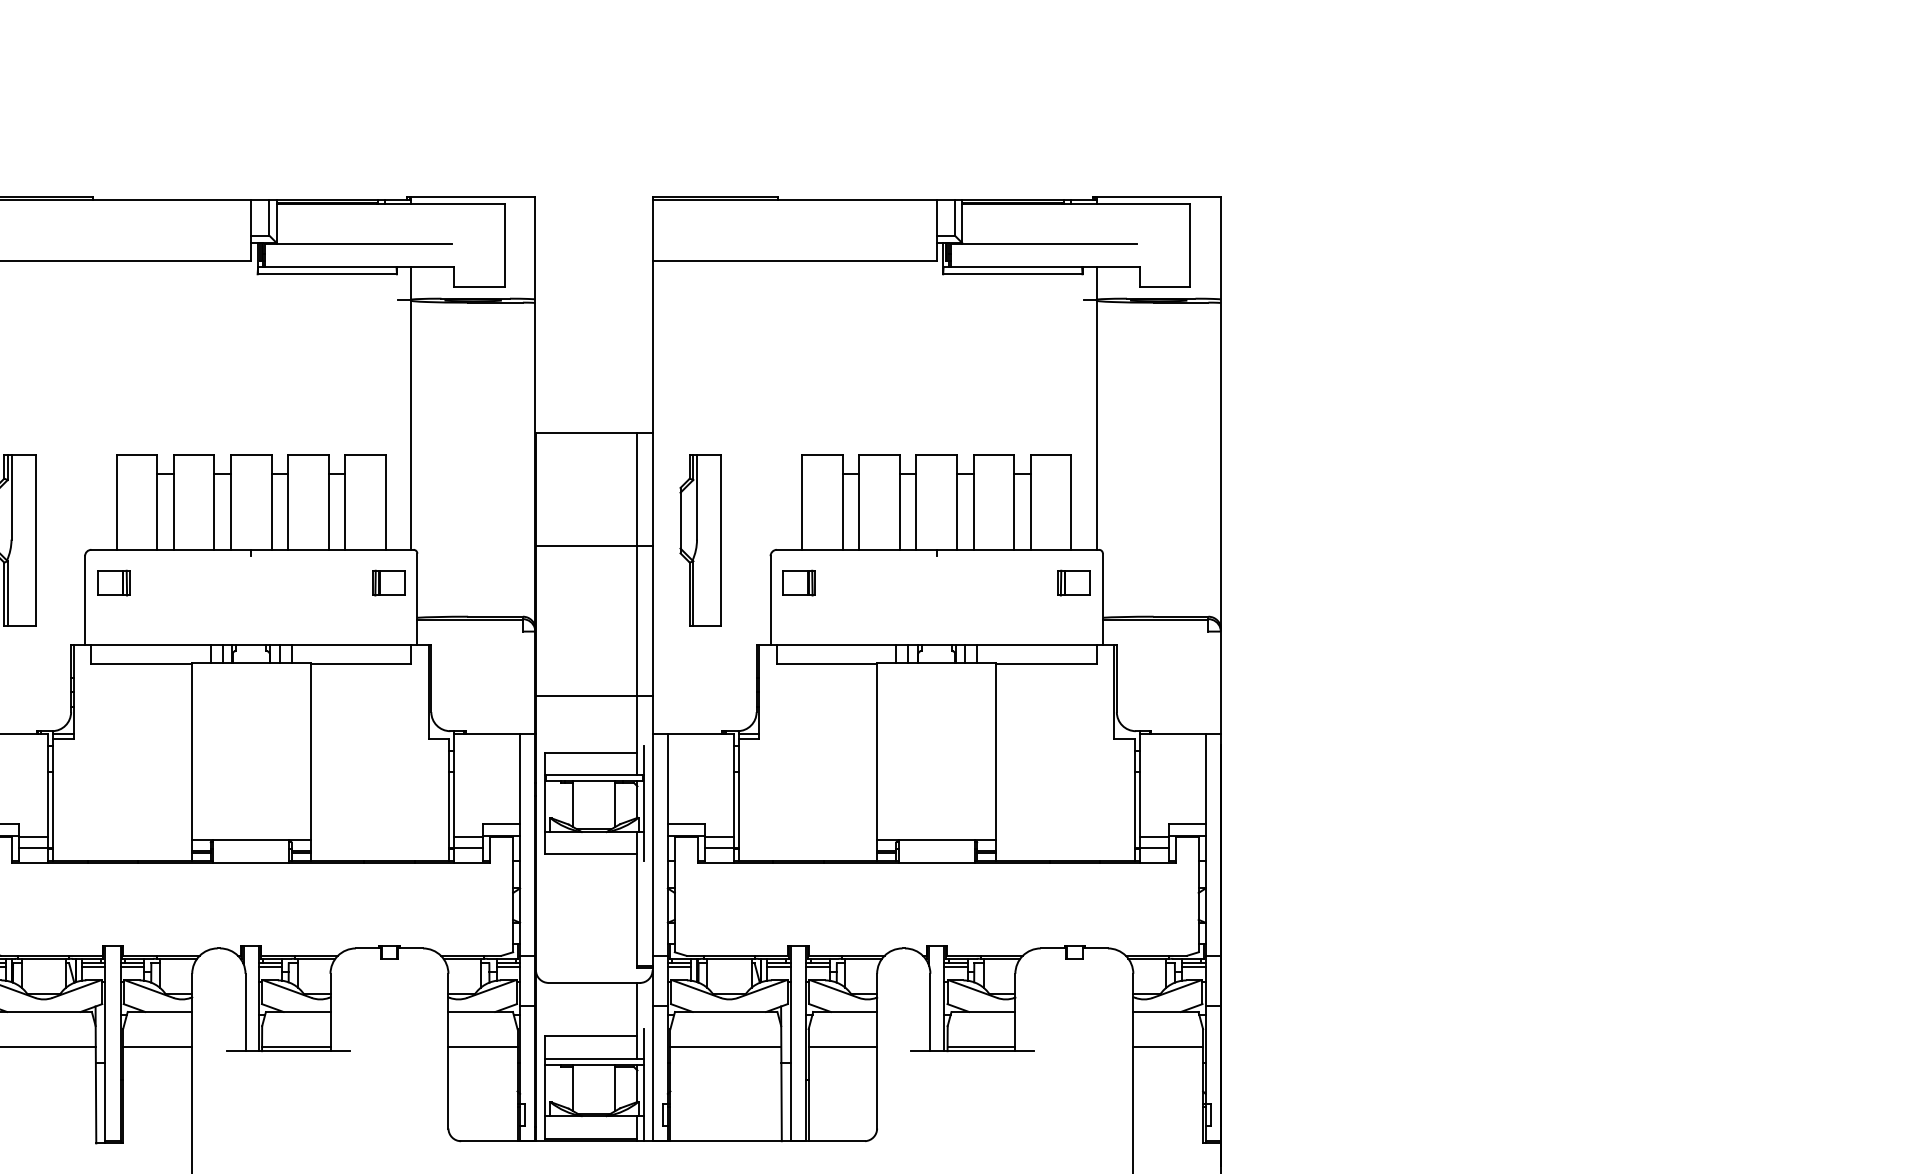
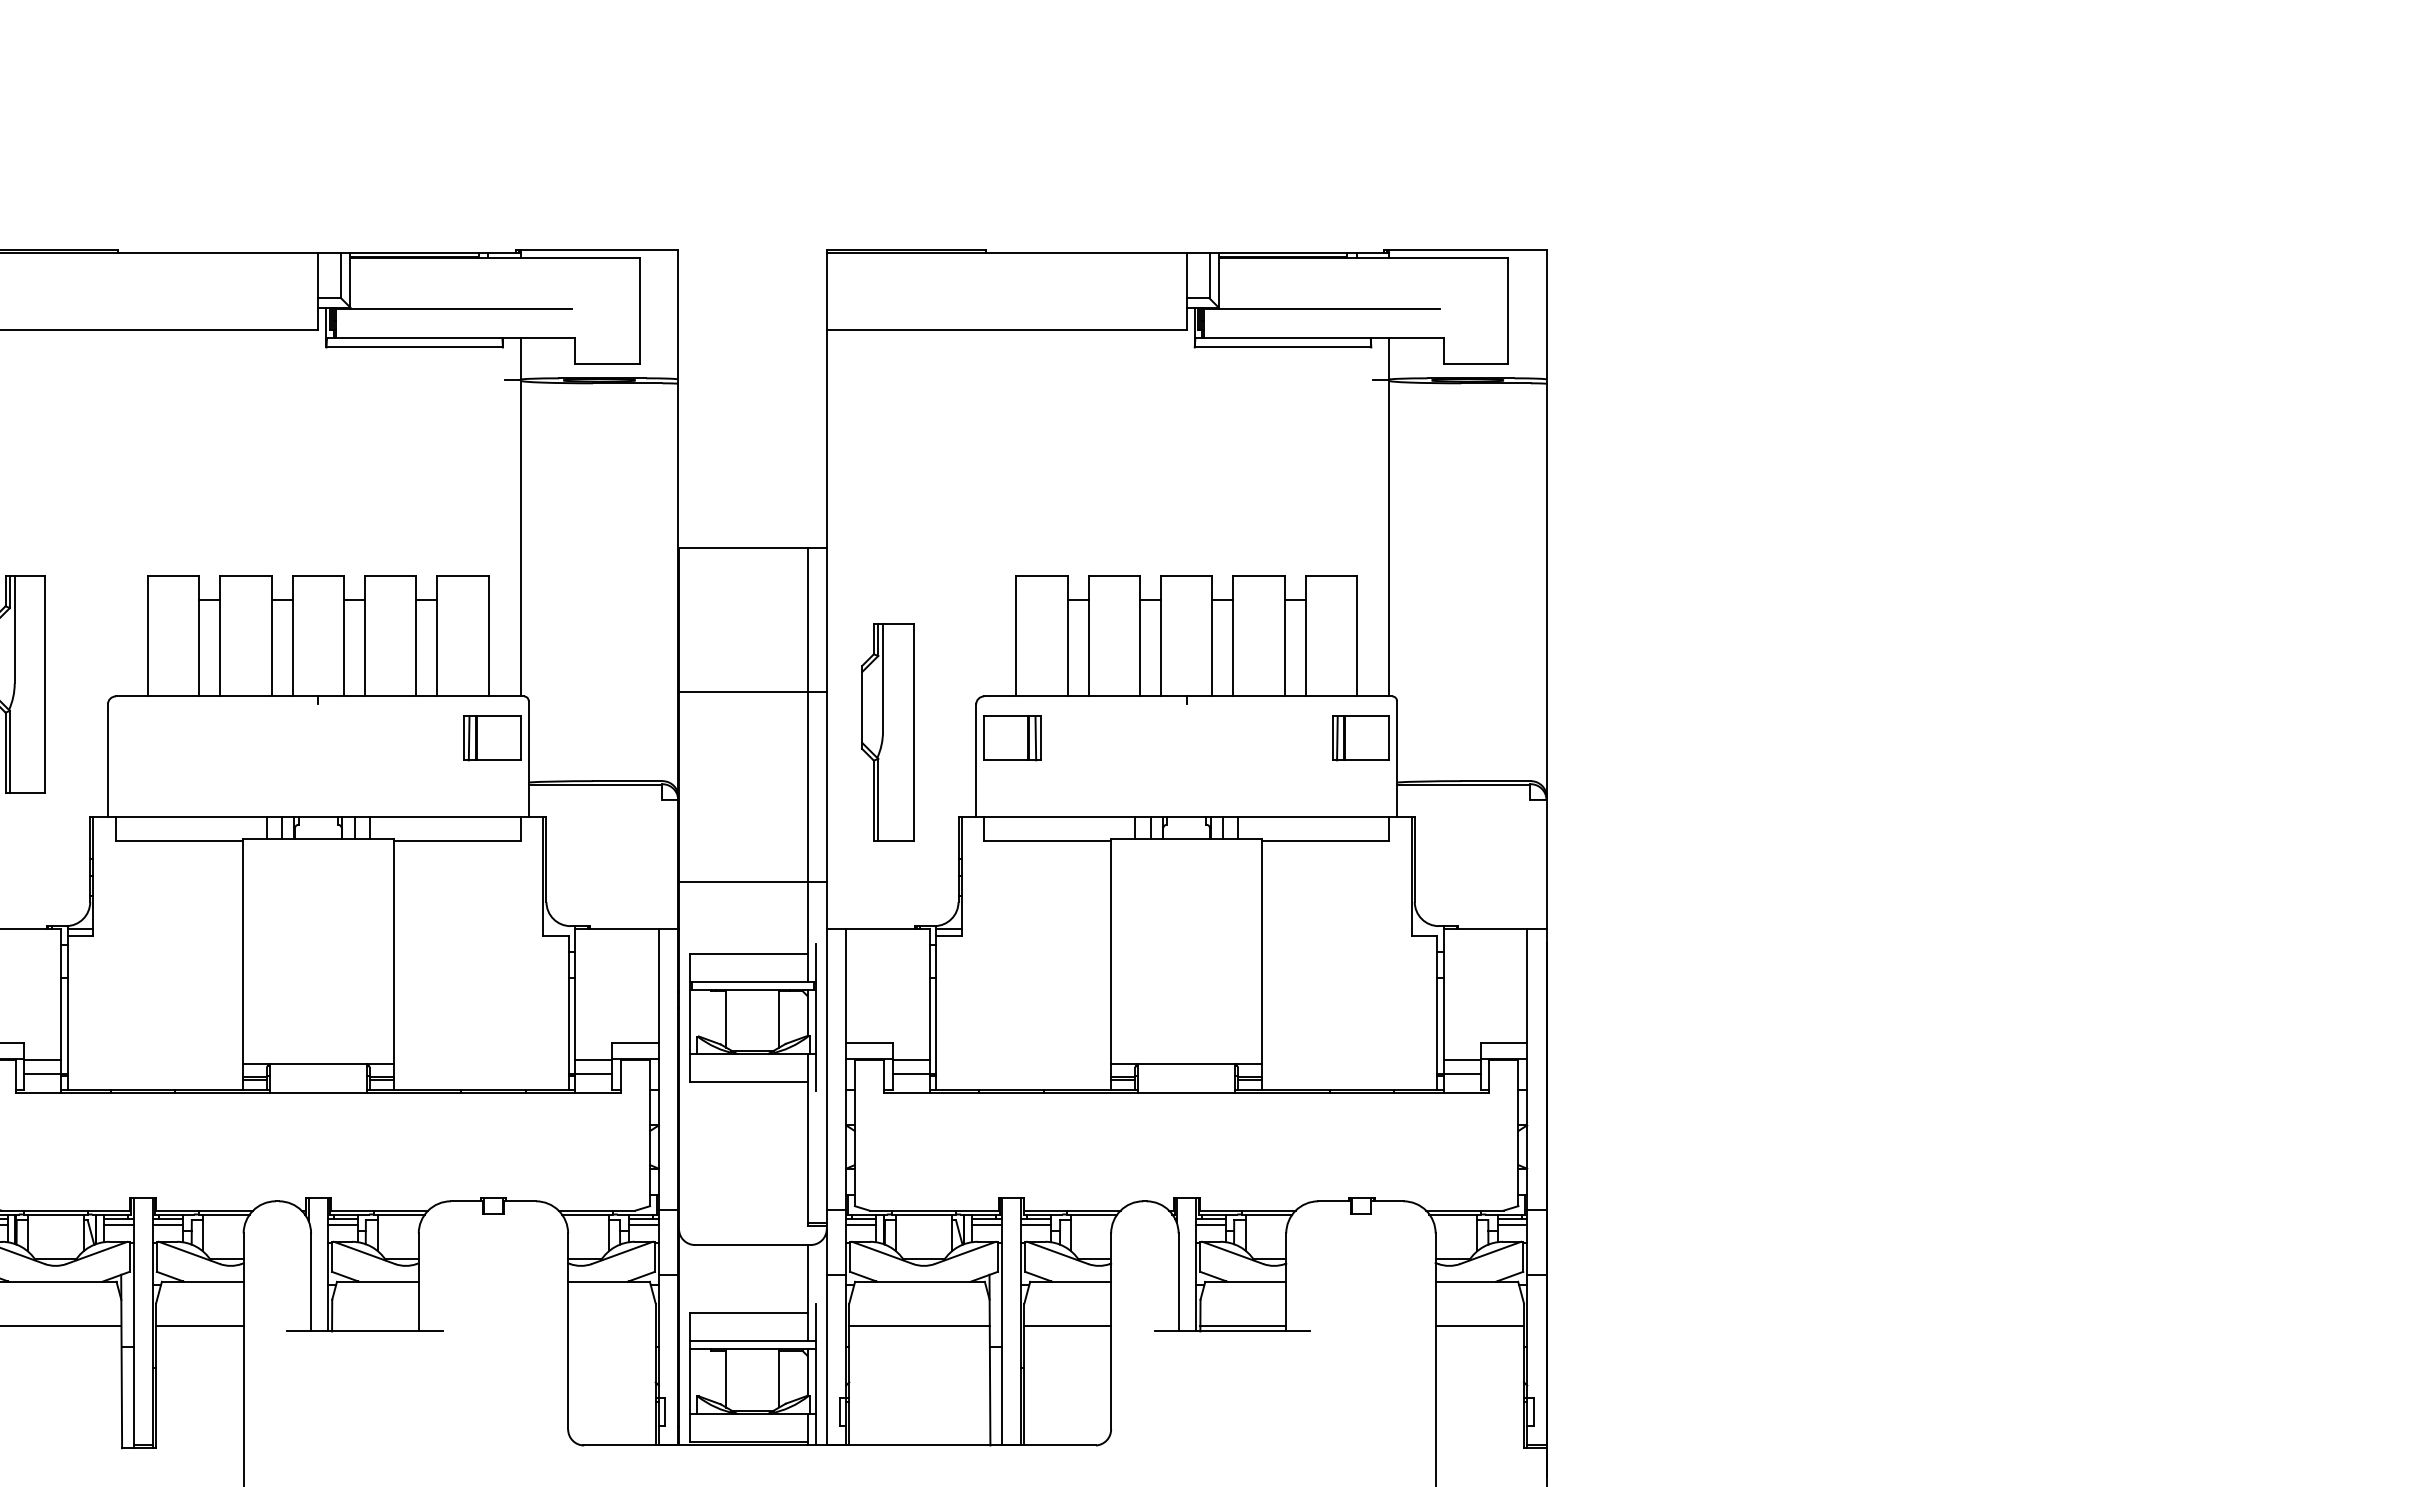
part: (700, 540) -> (887, 732), moved
part: (113, 583) -> (143, 738), removed
part: (388, 583) -> (492, 738), size x1.4
part: (799, 583) -> (1012, 738), size x1.4
part: (1074, 583) -> (1360, 738), size x1.4
line: (296, 1047) -> (375, 1326), removed
line: (482, 1047) -> (611, 1326), removed

